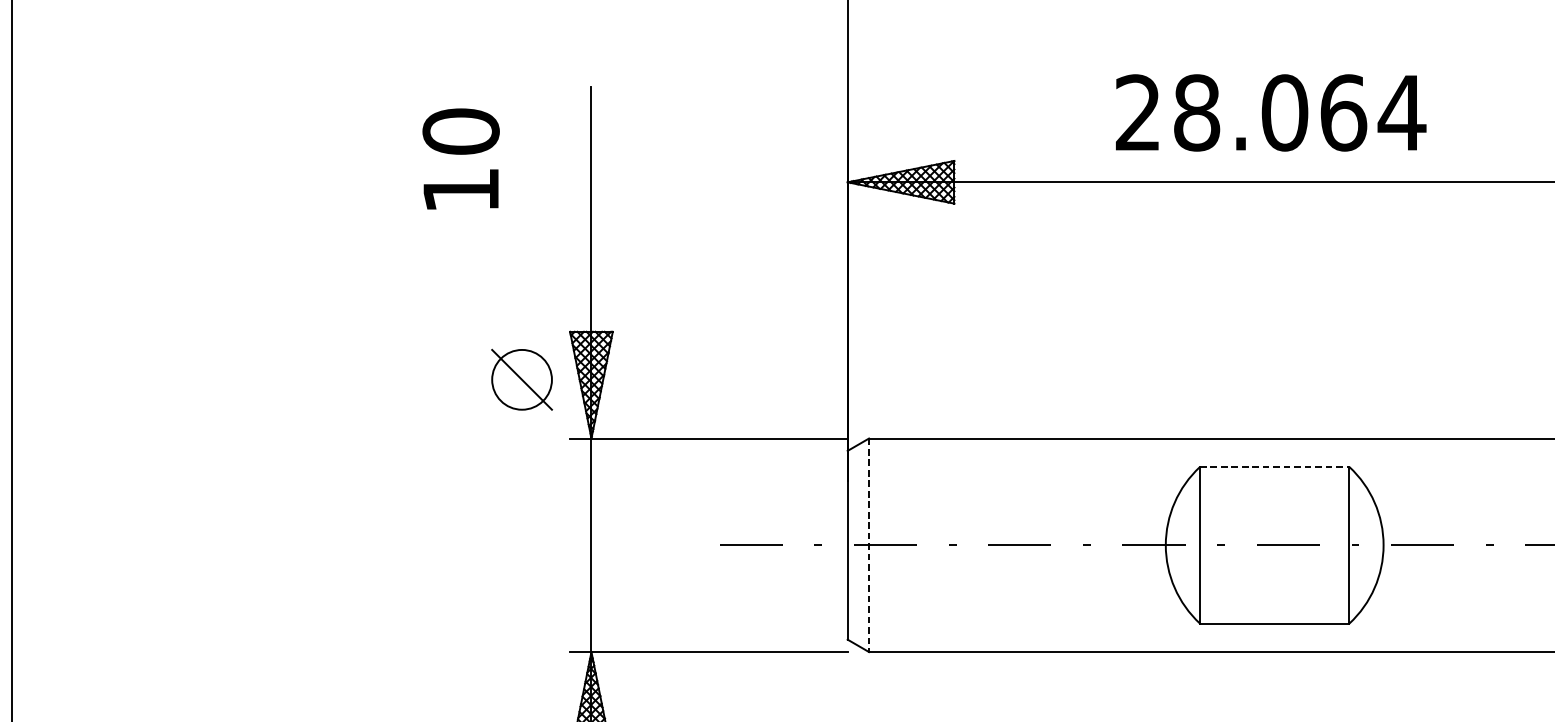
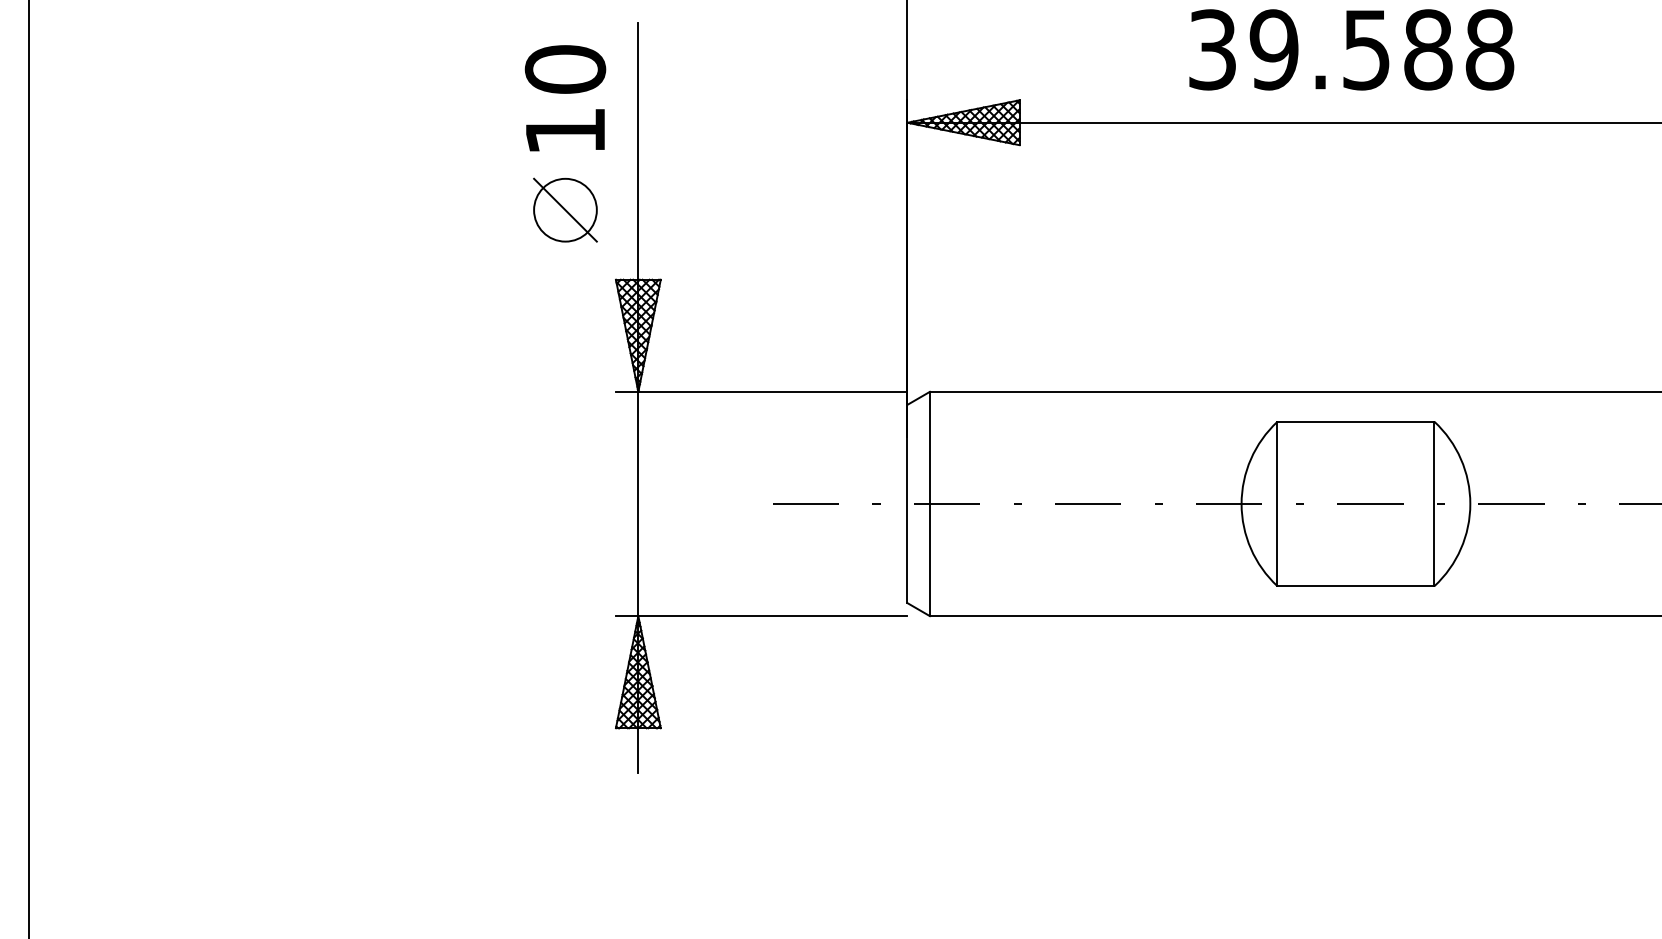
text: (1271, 112) -> (1352, 49), 28.064 -> 39.588
text: (461, 159) -> (565, 98), moved
part: (522, 379) -> (565, 209), moved
line: (1275, 466) -> (1356, 421), dashed -> solid
line: (868, 545) -> (929, 504), dashed -> solid

